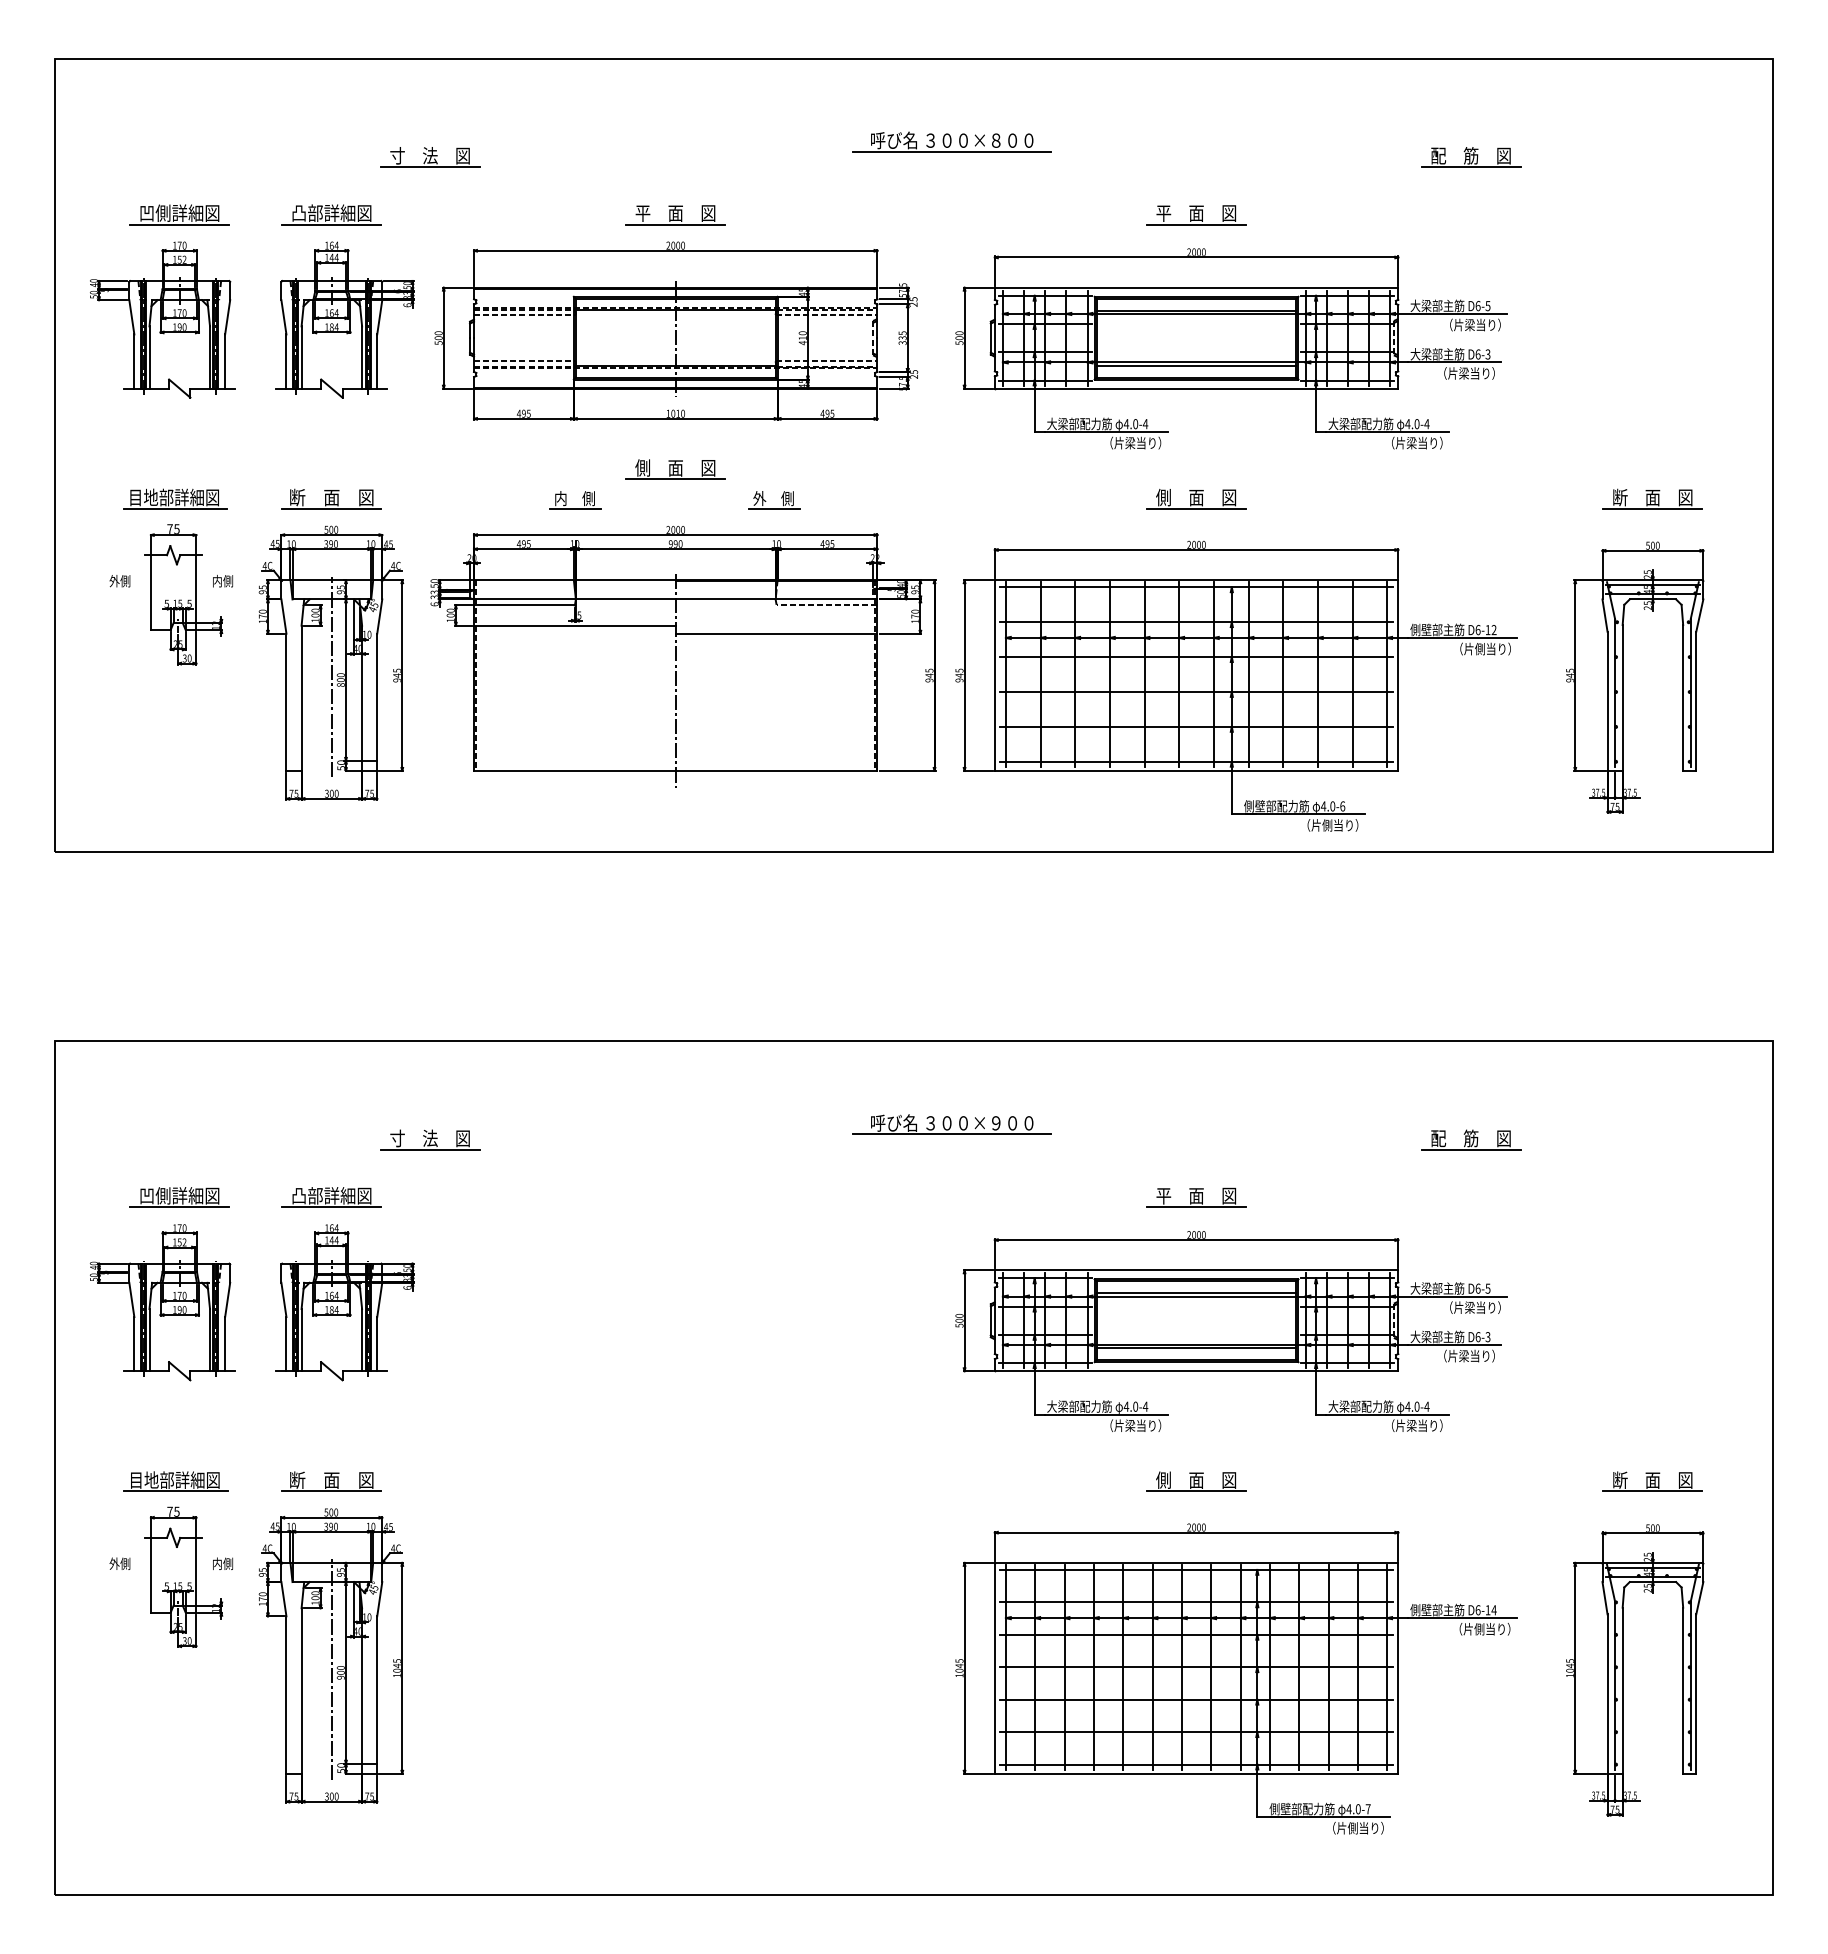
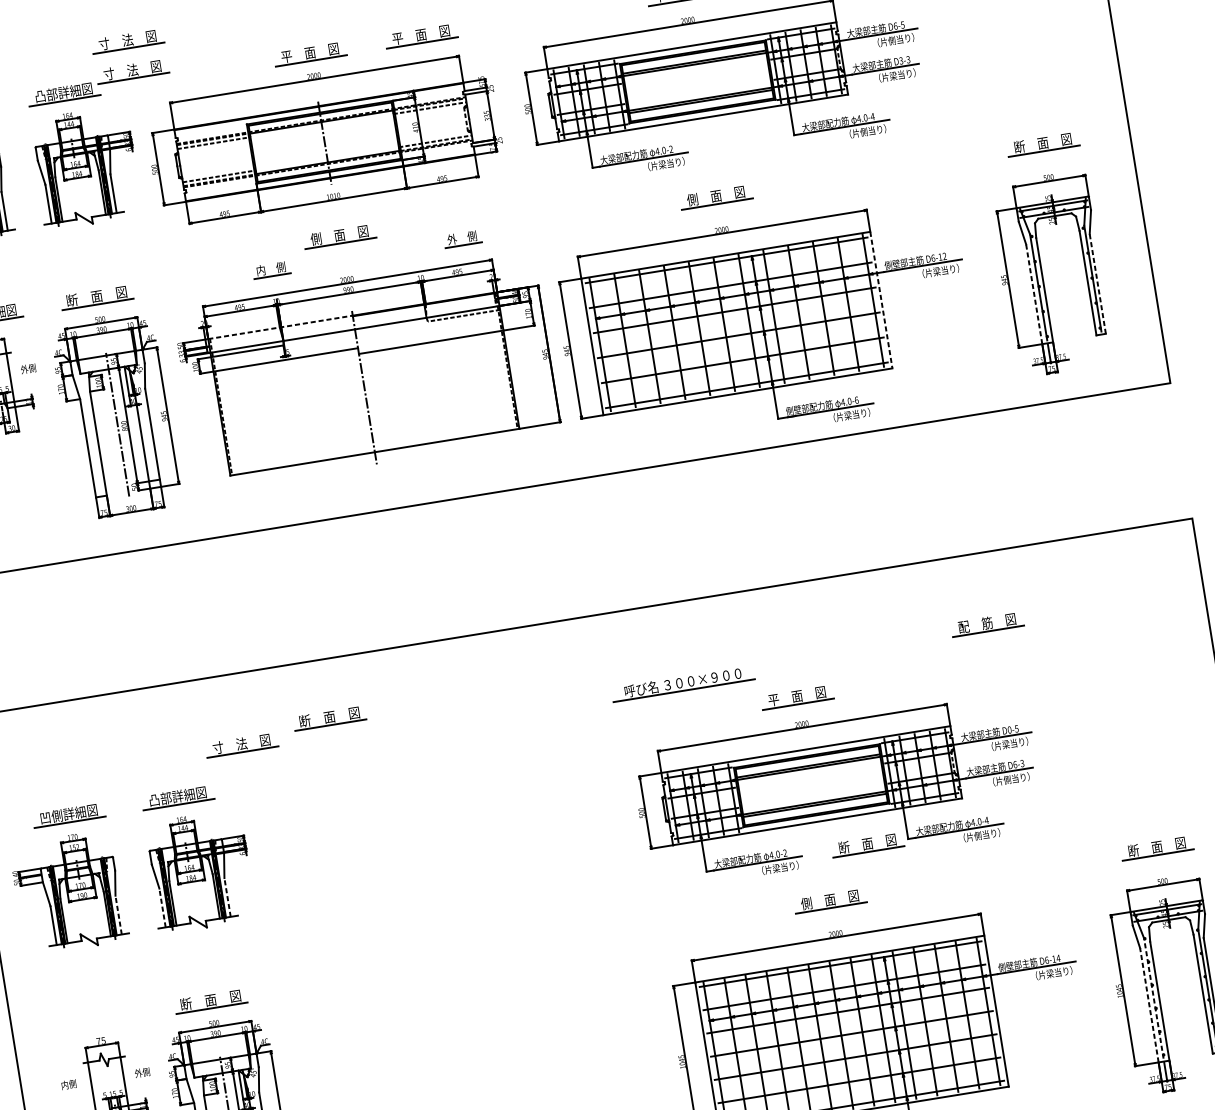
part: (430, 199) -> (132, 71), added
part: (830, 215) -> (421, 36), added
text: (1469, 325) -> (891, 41), （片梁当り） -> （片側当り）
text: (1477, 354) -> (900, 60), D6-3 -> D3-3
text: (1145, 424) -> (671, 149), 4.0-4 -> 4.0-2
text: (1411, 443) -> (863, 132), （片梁当り） -> （片側当り）
part: (781, 498) -> (467, 236), moved
text: (217, 580) -> (24, 369), 内側 -> 外側
line: (574, 580) -> (280, 327), solid -> dashed
text: (1479, 649) -> (936, 272), （片側当り） -> （片梁当り）
line: (1398, 676) -> (881, 300), solid -> dashed
line: (1607, 701) -> (1034, 294), solid -> dashed
line: (1696, 701) -> (1097, 284), solid -> dashed
text: (1327, 825) -> (848, 415), （片側当り） -> （片梁当り）
part: (555, 1122) -> (329, 718), added
part: (951, 1124) -> (682, 683), moved
text: (1477, 1288) -> (1009, 729), D6-5 -> D0-5
line: (225, 1343) -> (118, 914), solid -> dashed
line: (286, 1343) -> (162, 907), solid -> dashed
line: (377, 1343) -> (227, 896), solid -> dashed
text: (1463, 1356) -> (1007, 780), （片梁当り） -> （片側当り）
text: (1145, 1406) -> (785, 852), 4.0-4 -> 4.0-2
part: (1259, 1413) -> (867, 844), added
text: (1411, 1425) -> (977, 835), （片梁当り） -> （片側当り）
part: (175, 1481) -> (99, 1019), removed
text: (114, 1563) -> (64, 1085), 外側 -> 内側
text: (217, 1563) -> (138, 1073), 内側 -> 外側
text: (1479, 1629) -> (1050, 973), （片側当り） -> （片梁当り）
line: (1615, 1685) -> (1154, 998), solid -> dashed
line: (1607, 1694) -> (1149, 1005), solid -> dashed

